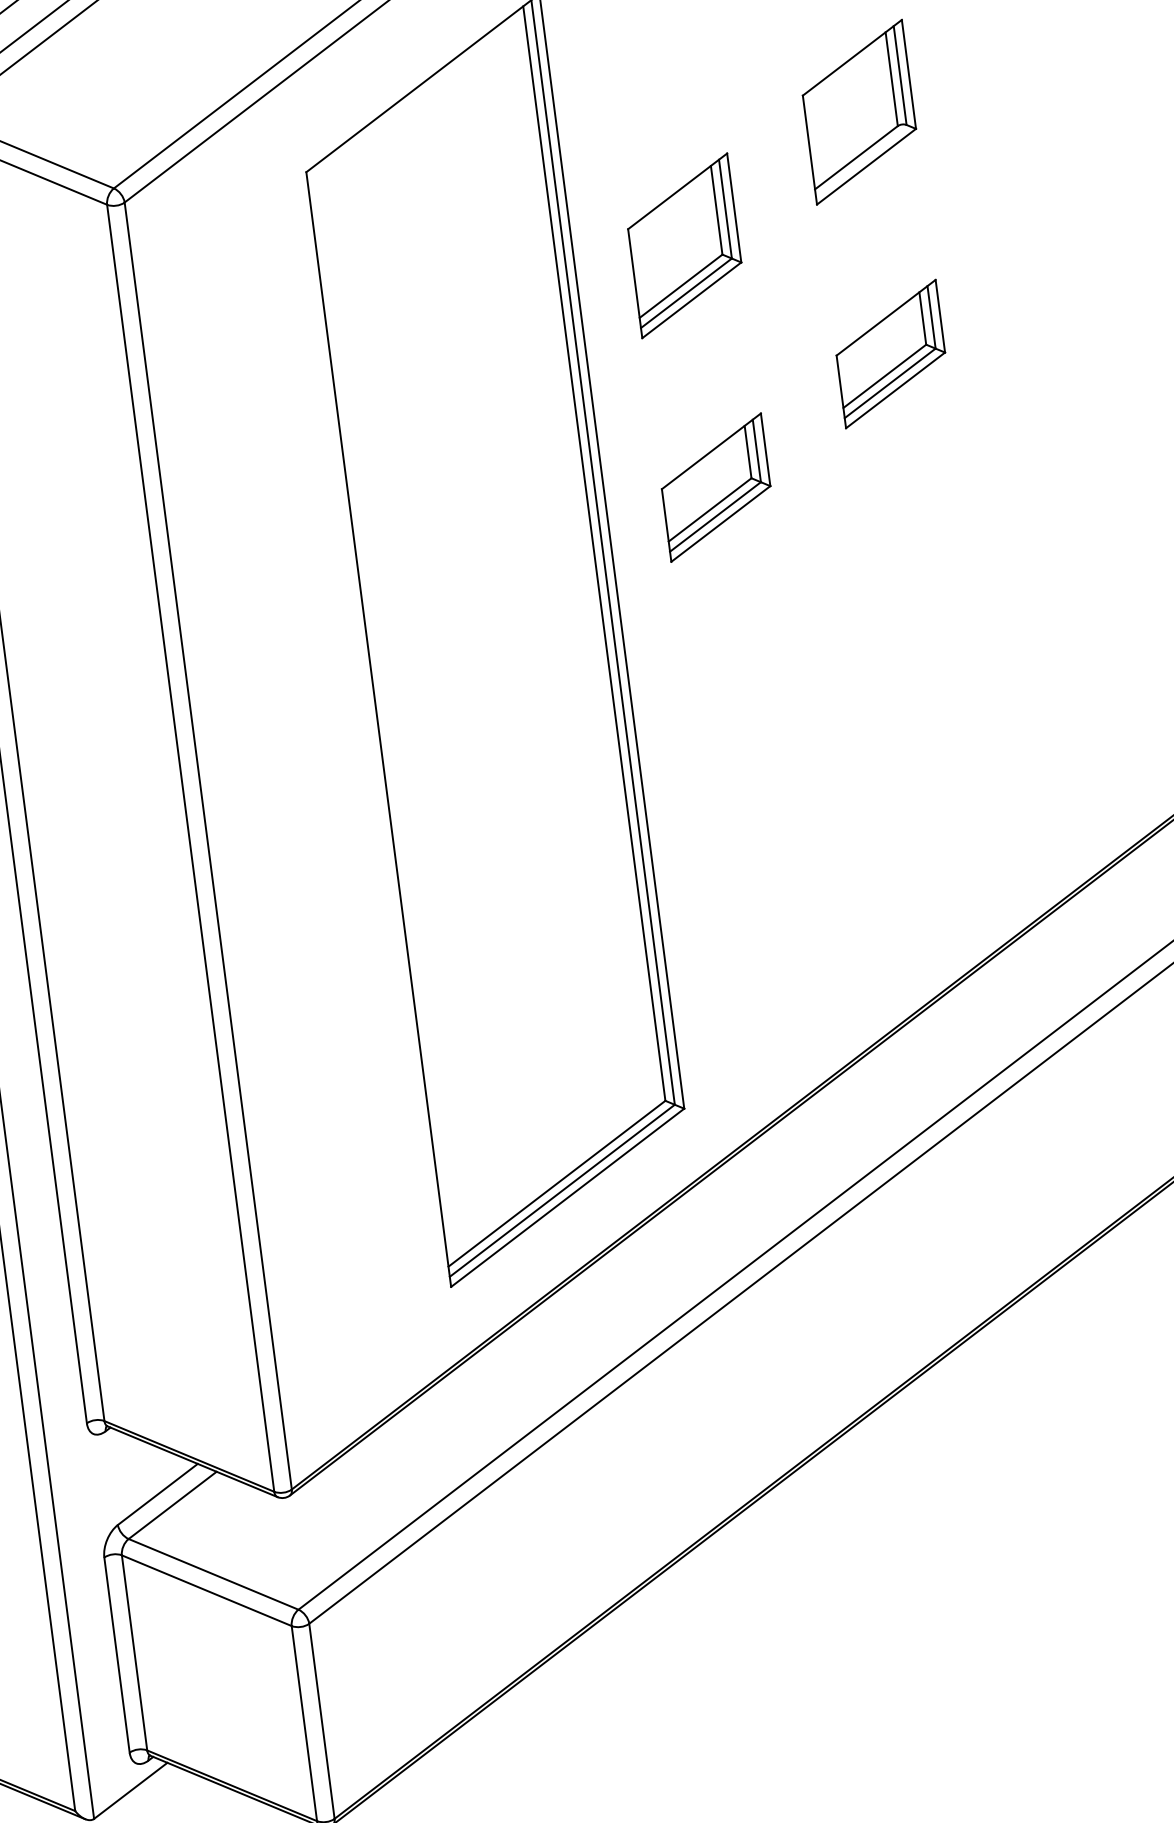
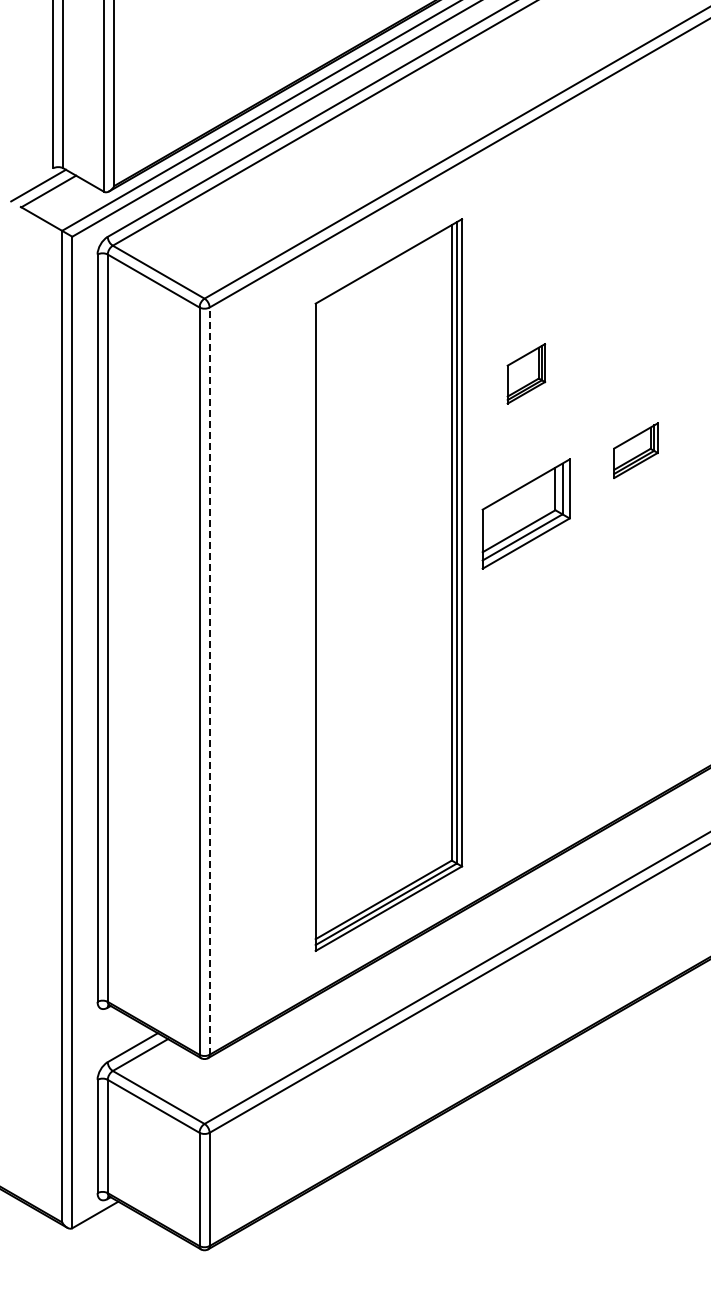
part: (858, 112) -> (635, 310), removed
part: (685, 245) -> (526, 373), size x0.6
part: (889, 353) -> (635, 450), size x0.7
part: (716, 488) -> (526, 514), size x1.4
line: (208, 846) -> (209, 681), solid -> dashed

